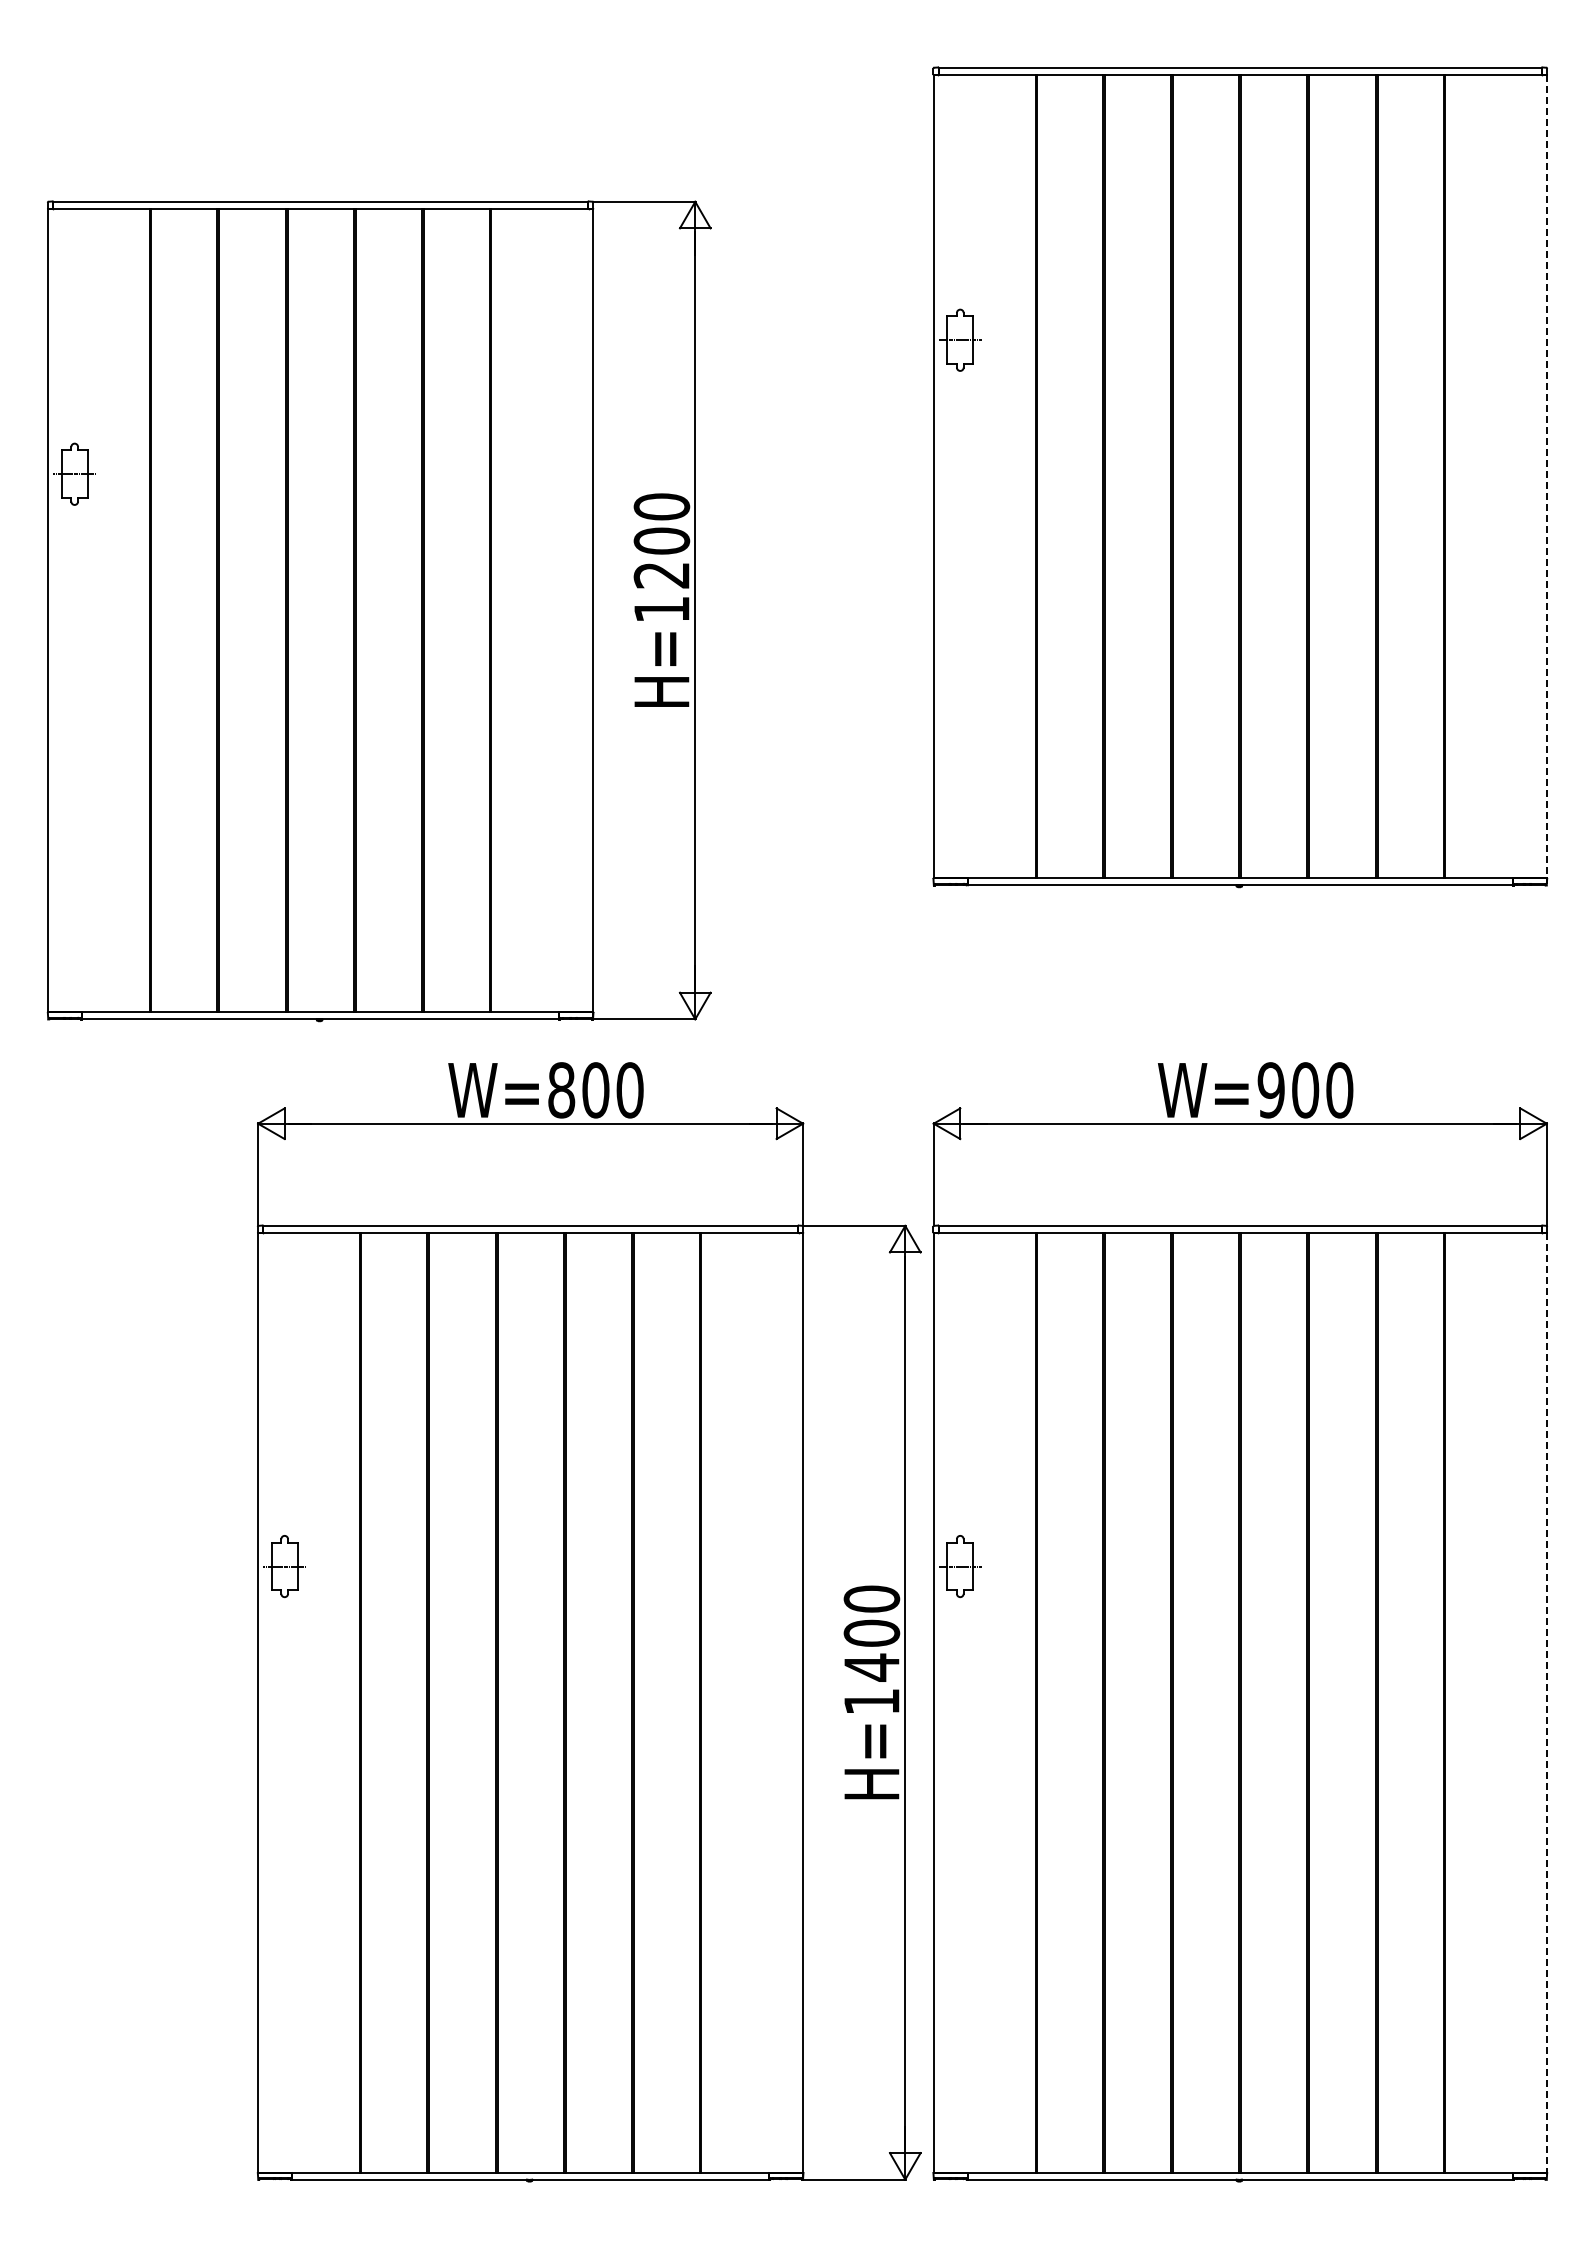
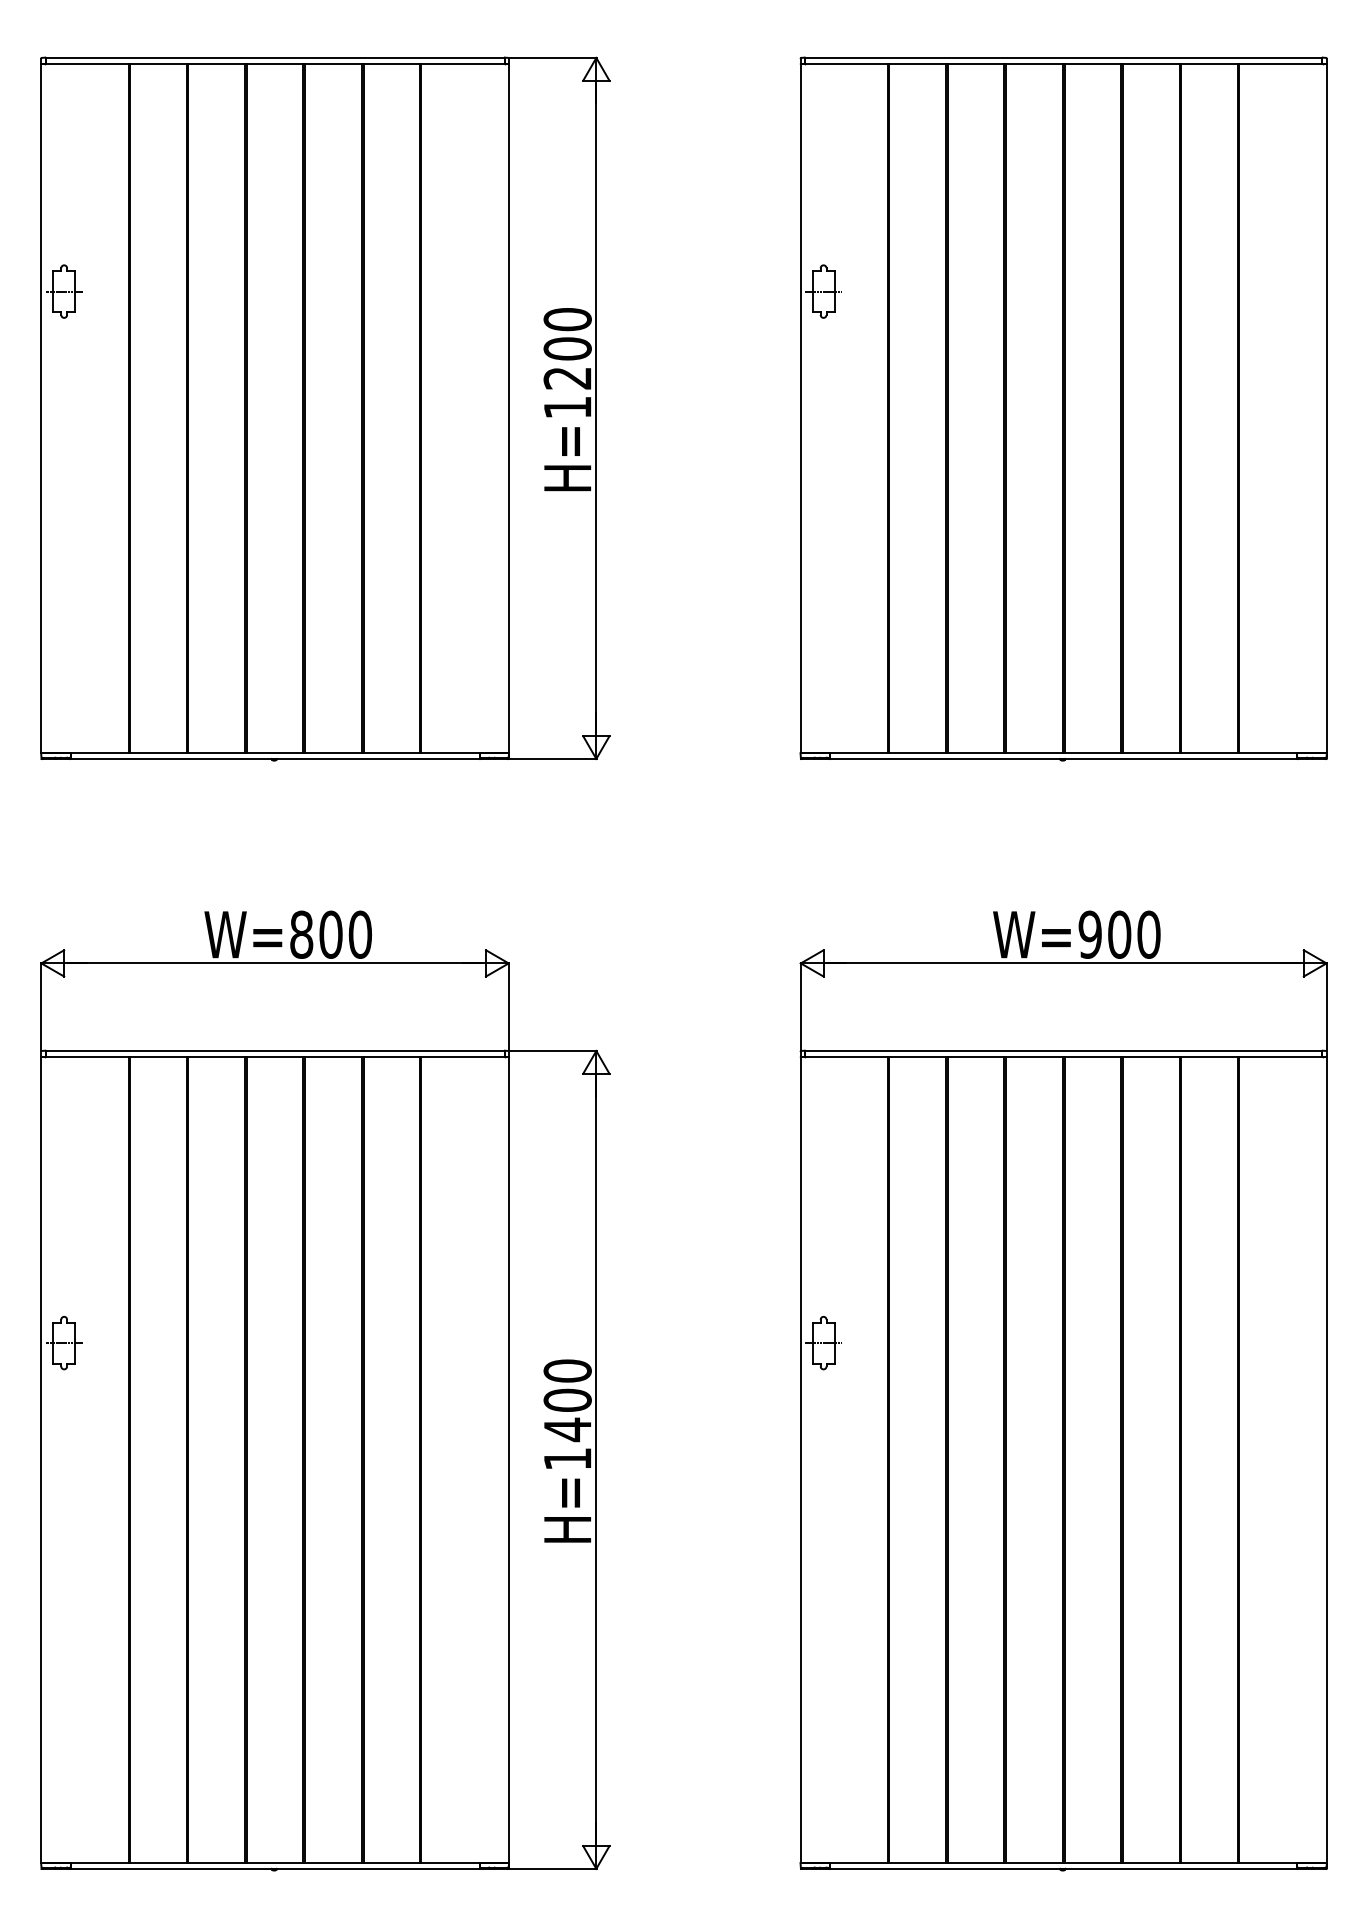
line: (1546, 479) -> (1326, 410), dashed -> solid
part: (378, 611) -> (324, 409), moved
part: (588, 1622) -> (324, 1391), moved
line: (1546, 1705) -> (1326, 1462), dashed -> solid

